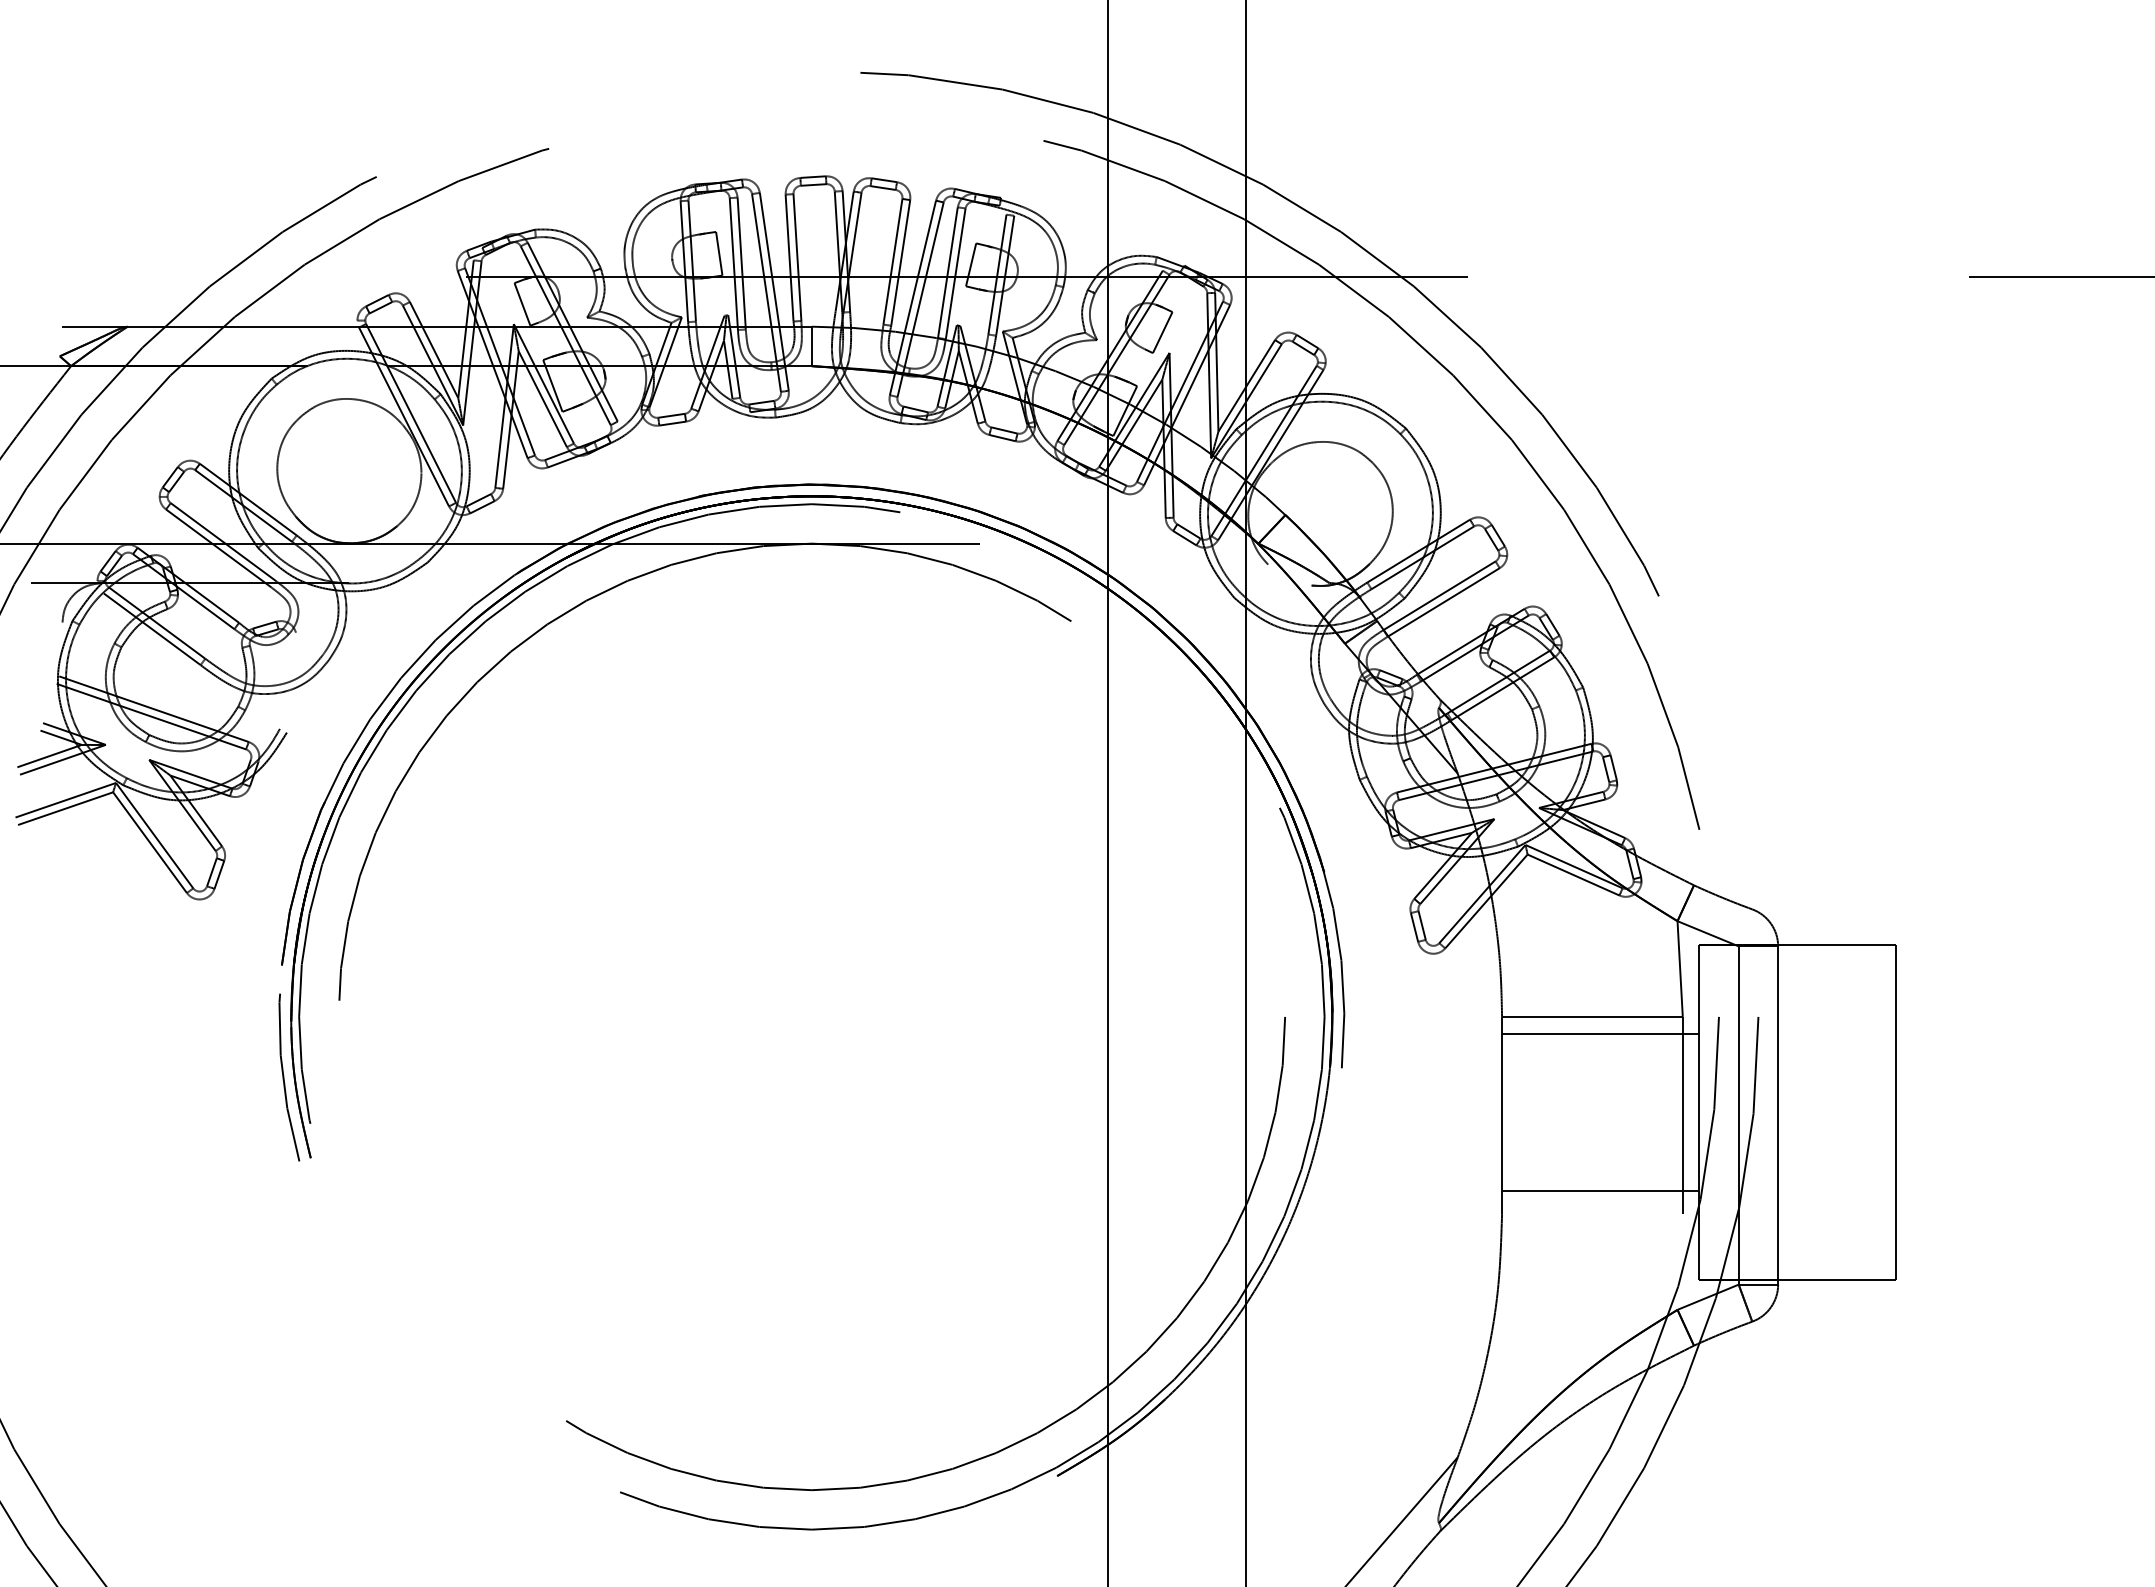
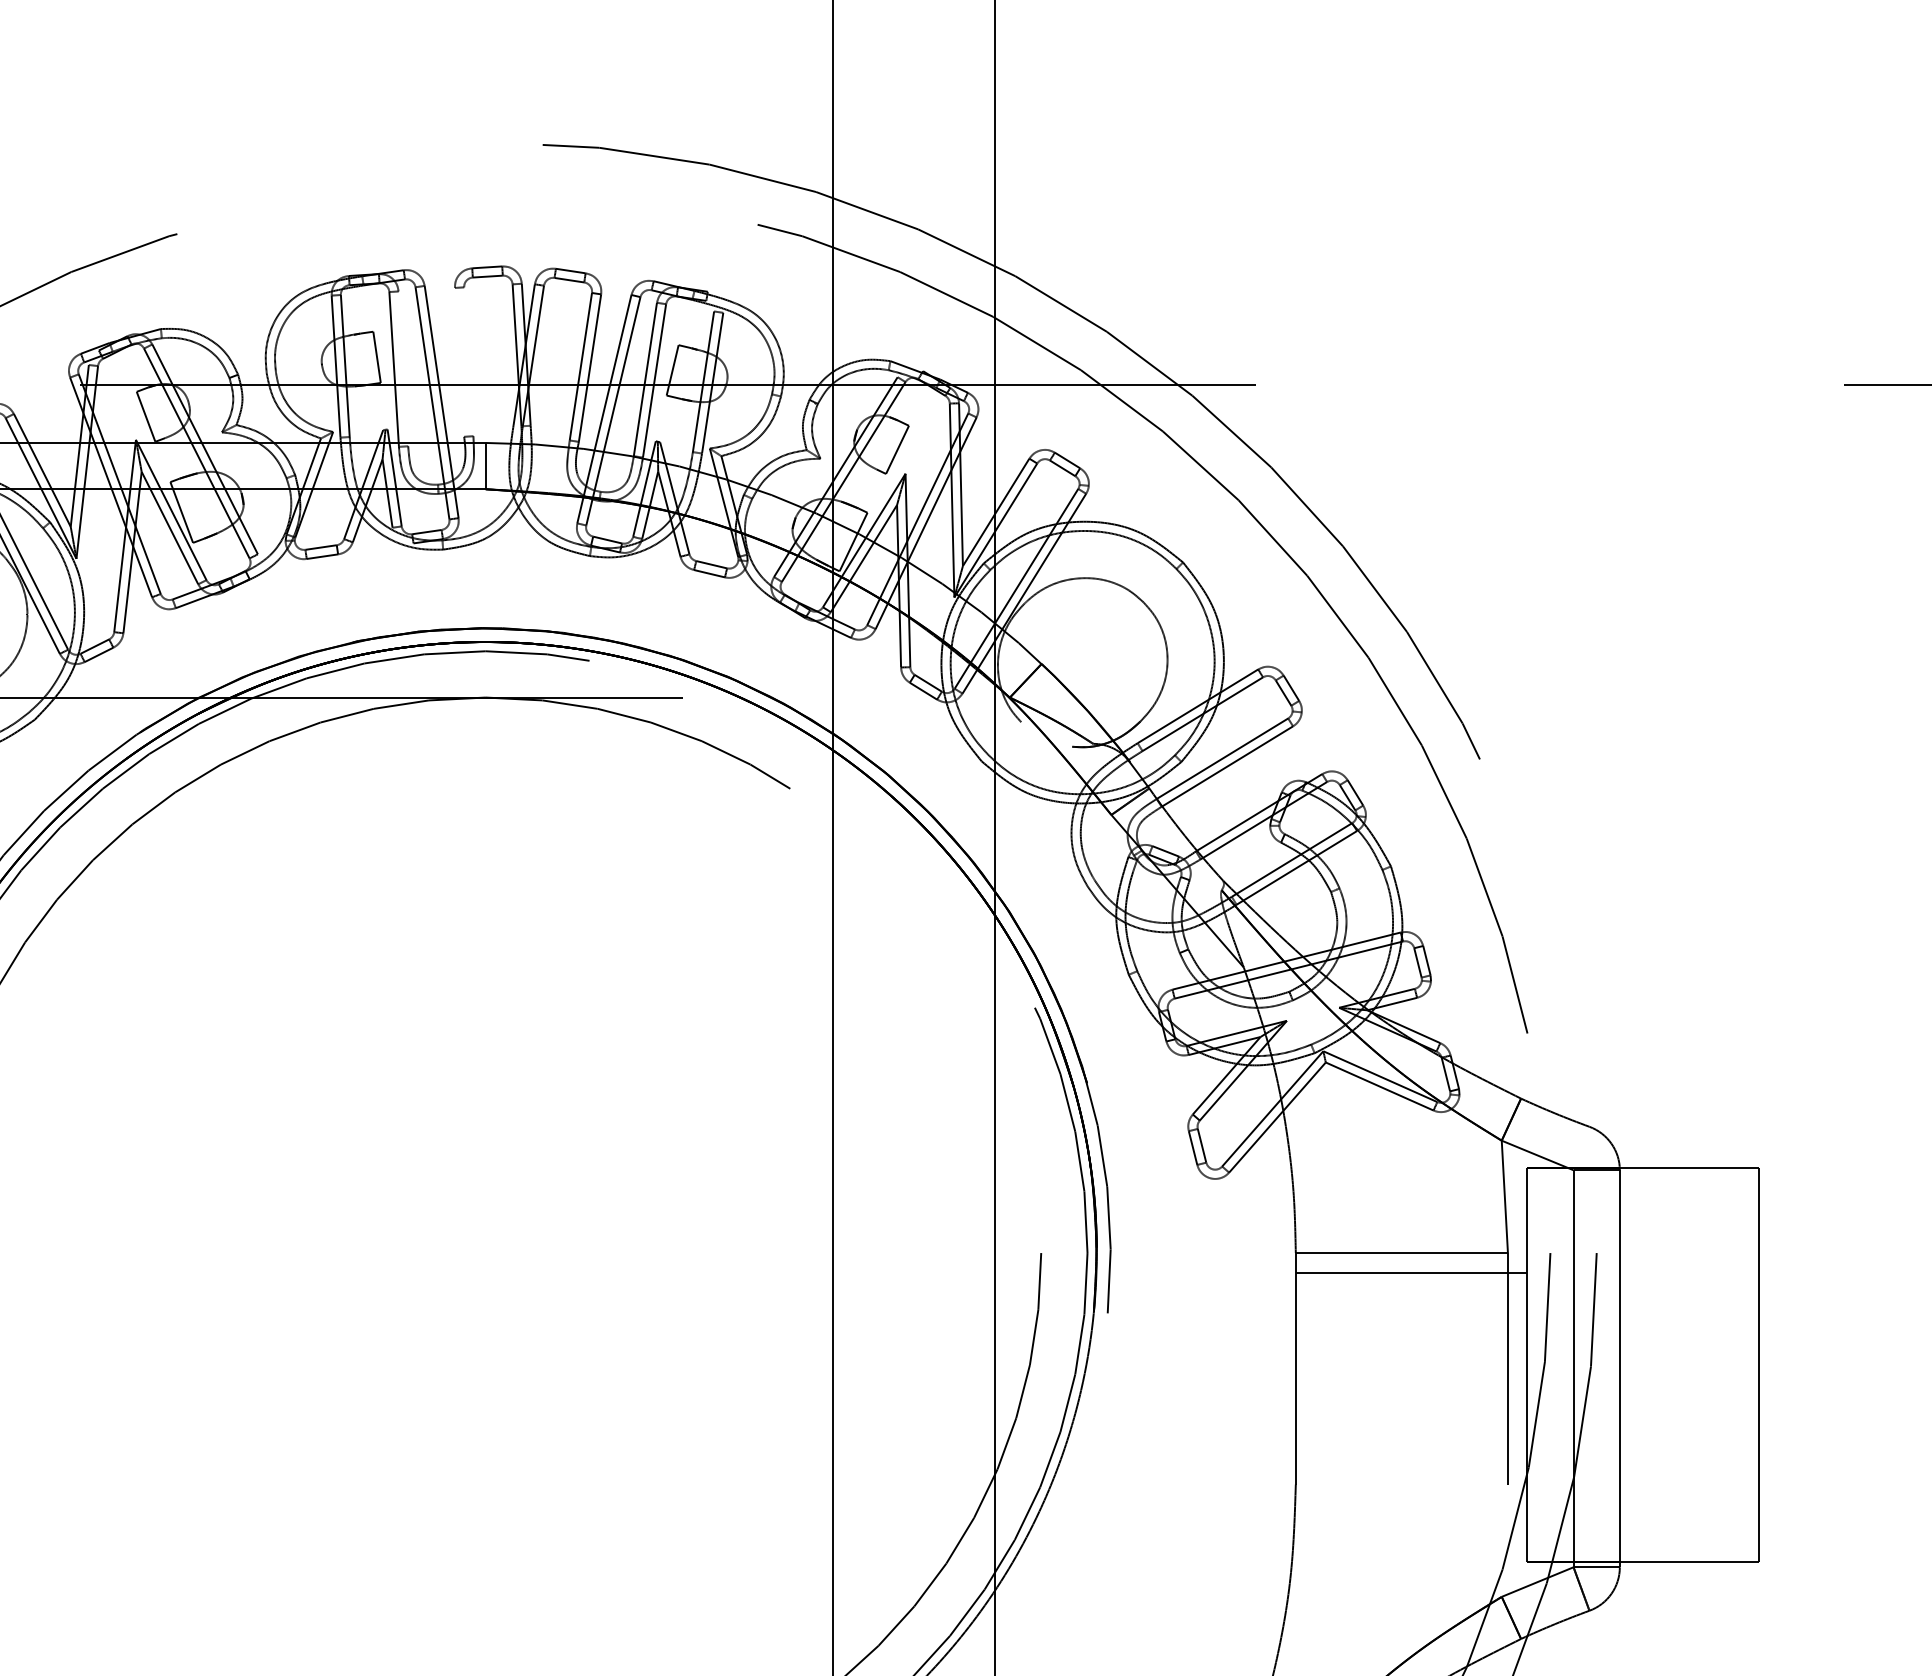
line: (789, 257) -> (459, 361), removed
line: (797, 257) -> (468, 361), removed
line: (741, 263) -> (403, 368), removed
line: (1600, 1191) -> (1411, 1457), removed

